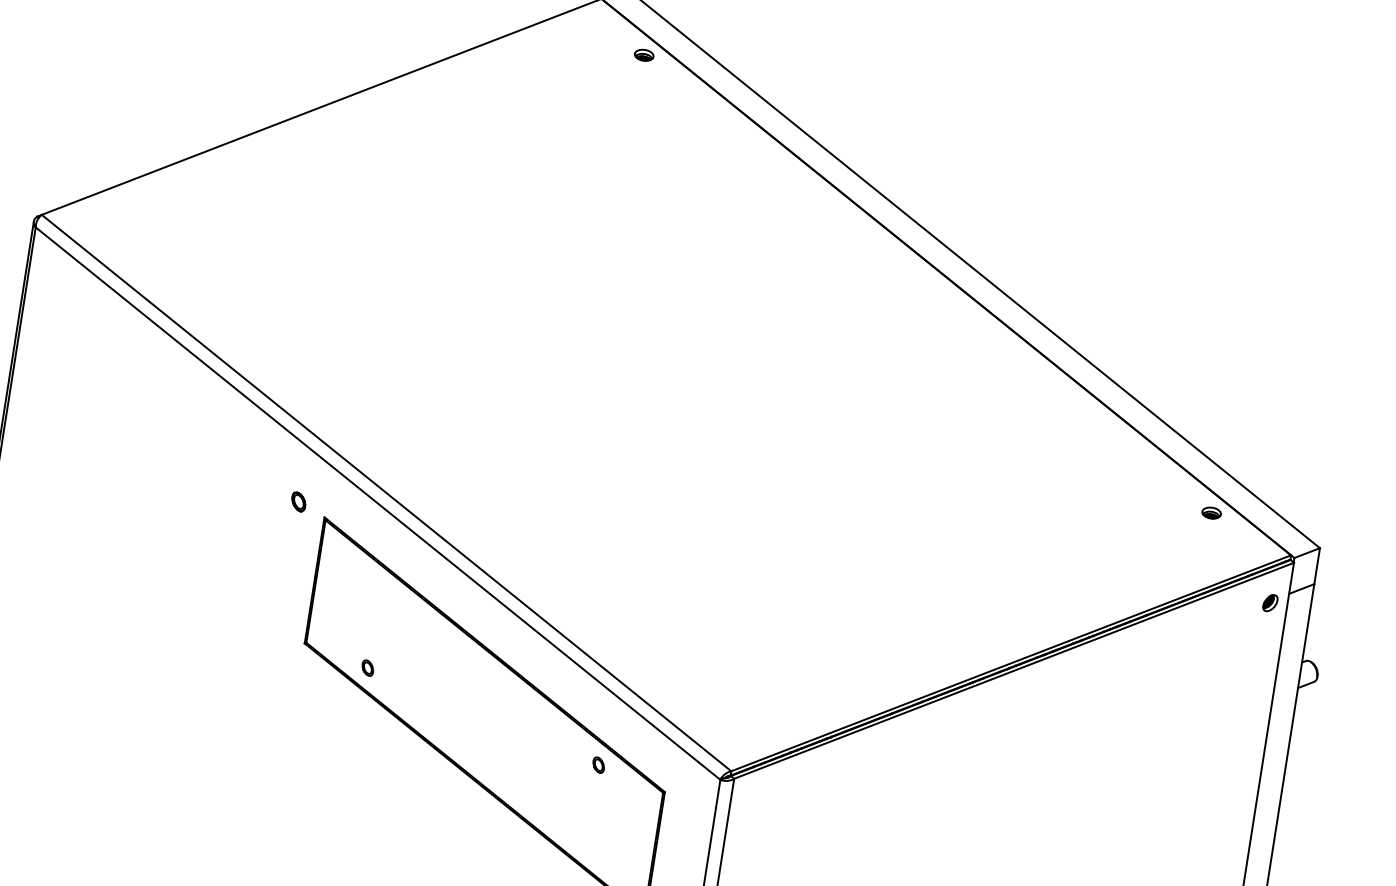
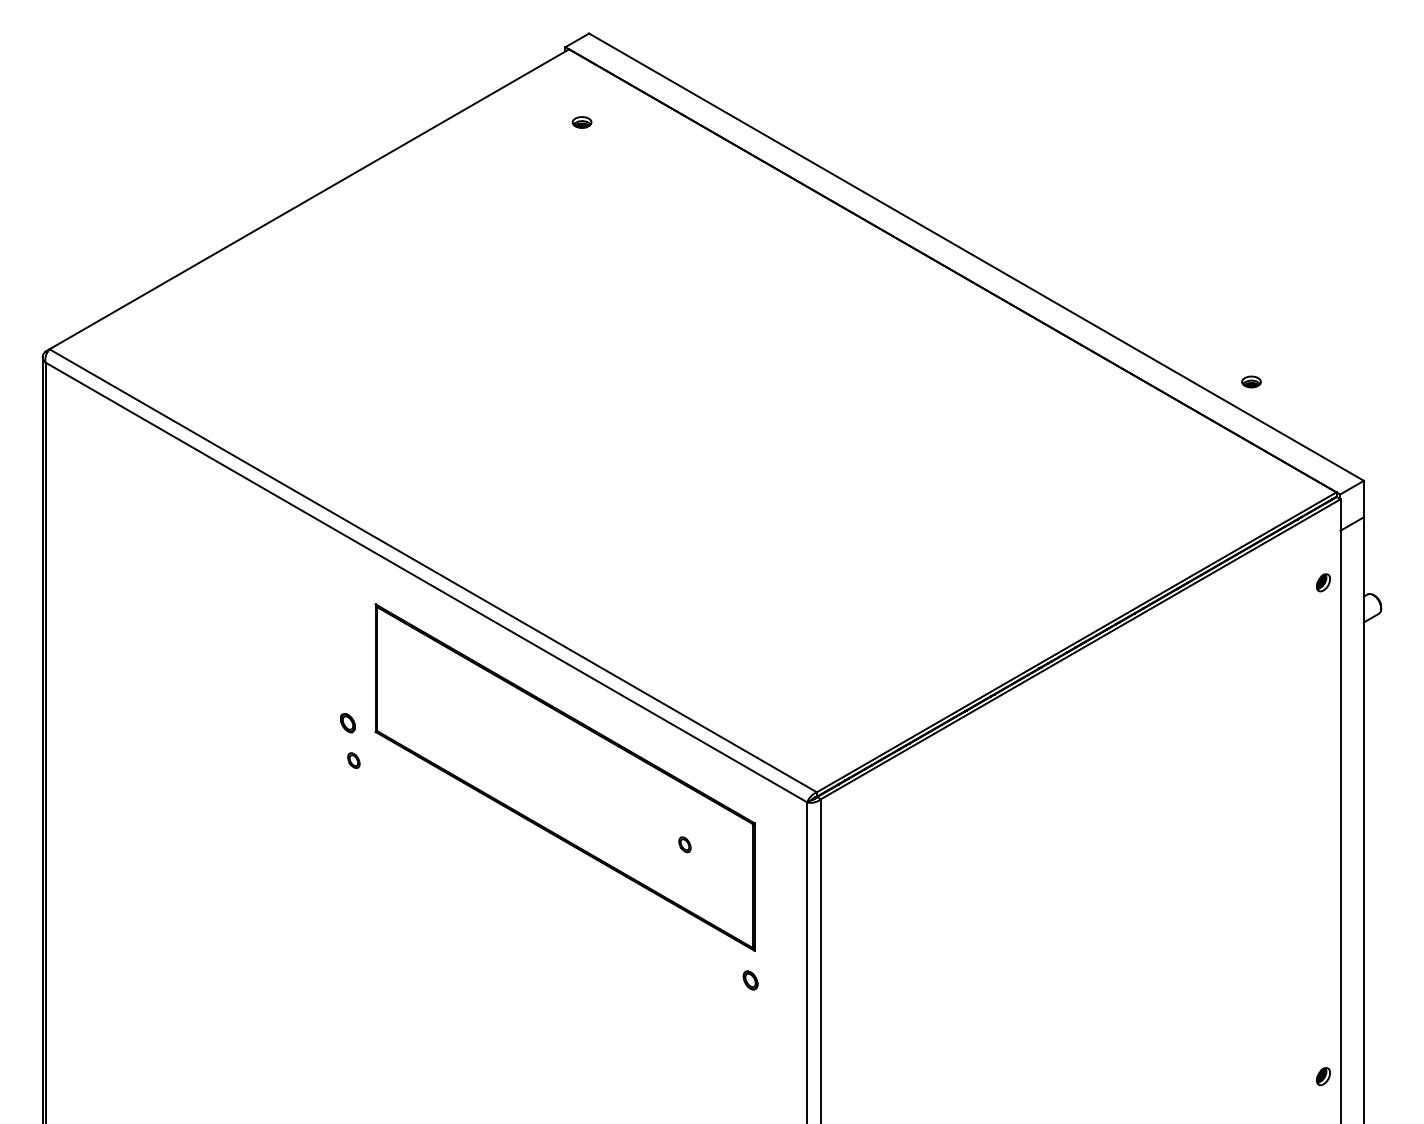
part: (643, 55) -> (581, 122), moved
part: (298, 502) -> (347, 723), moved
part: (1211, 512) -> (1251, 381), moved
part: (1270, 602) -> (1323, 582), moved
part: (367, 667) -> (353, 760), moved
part: (598, 764) -> (684, 844), moved

